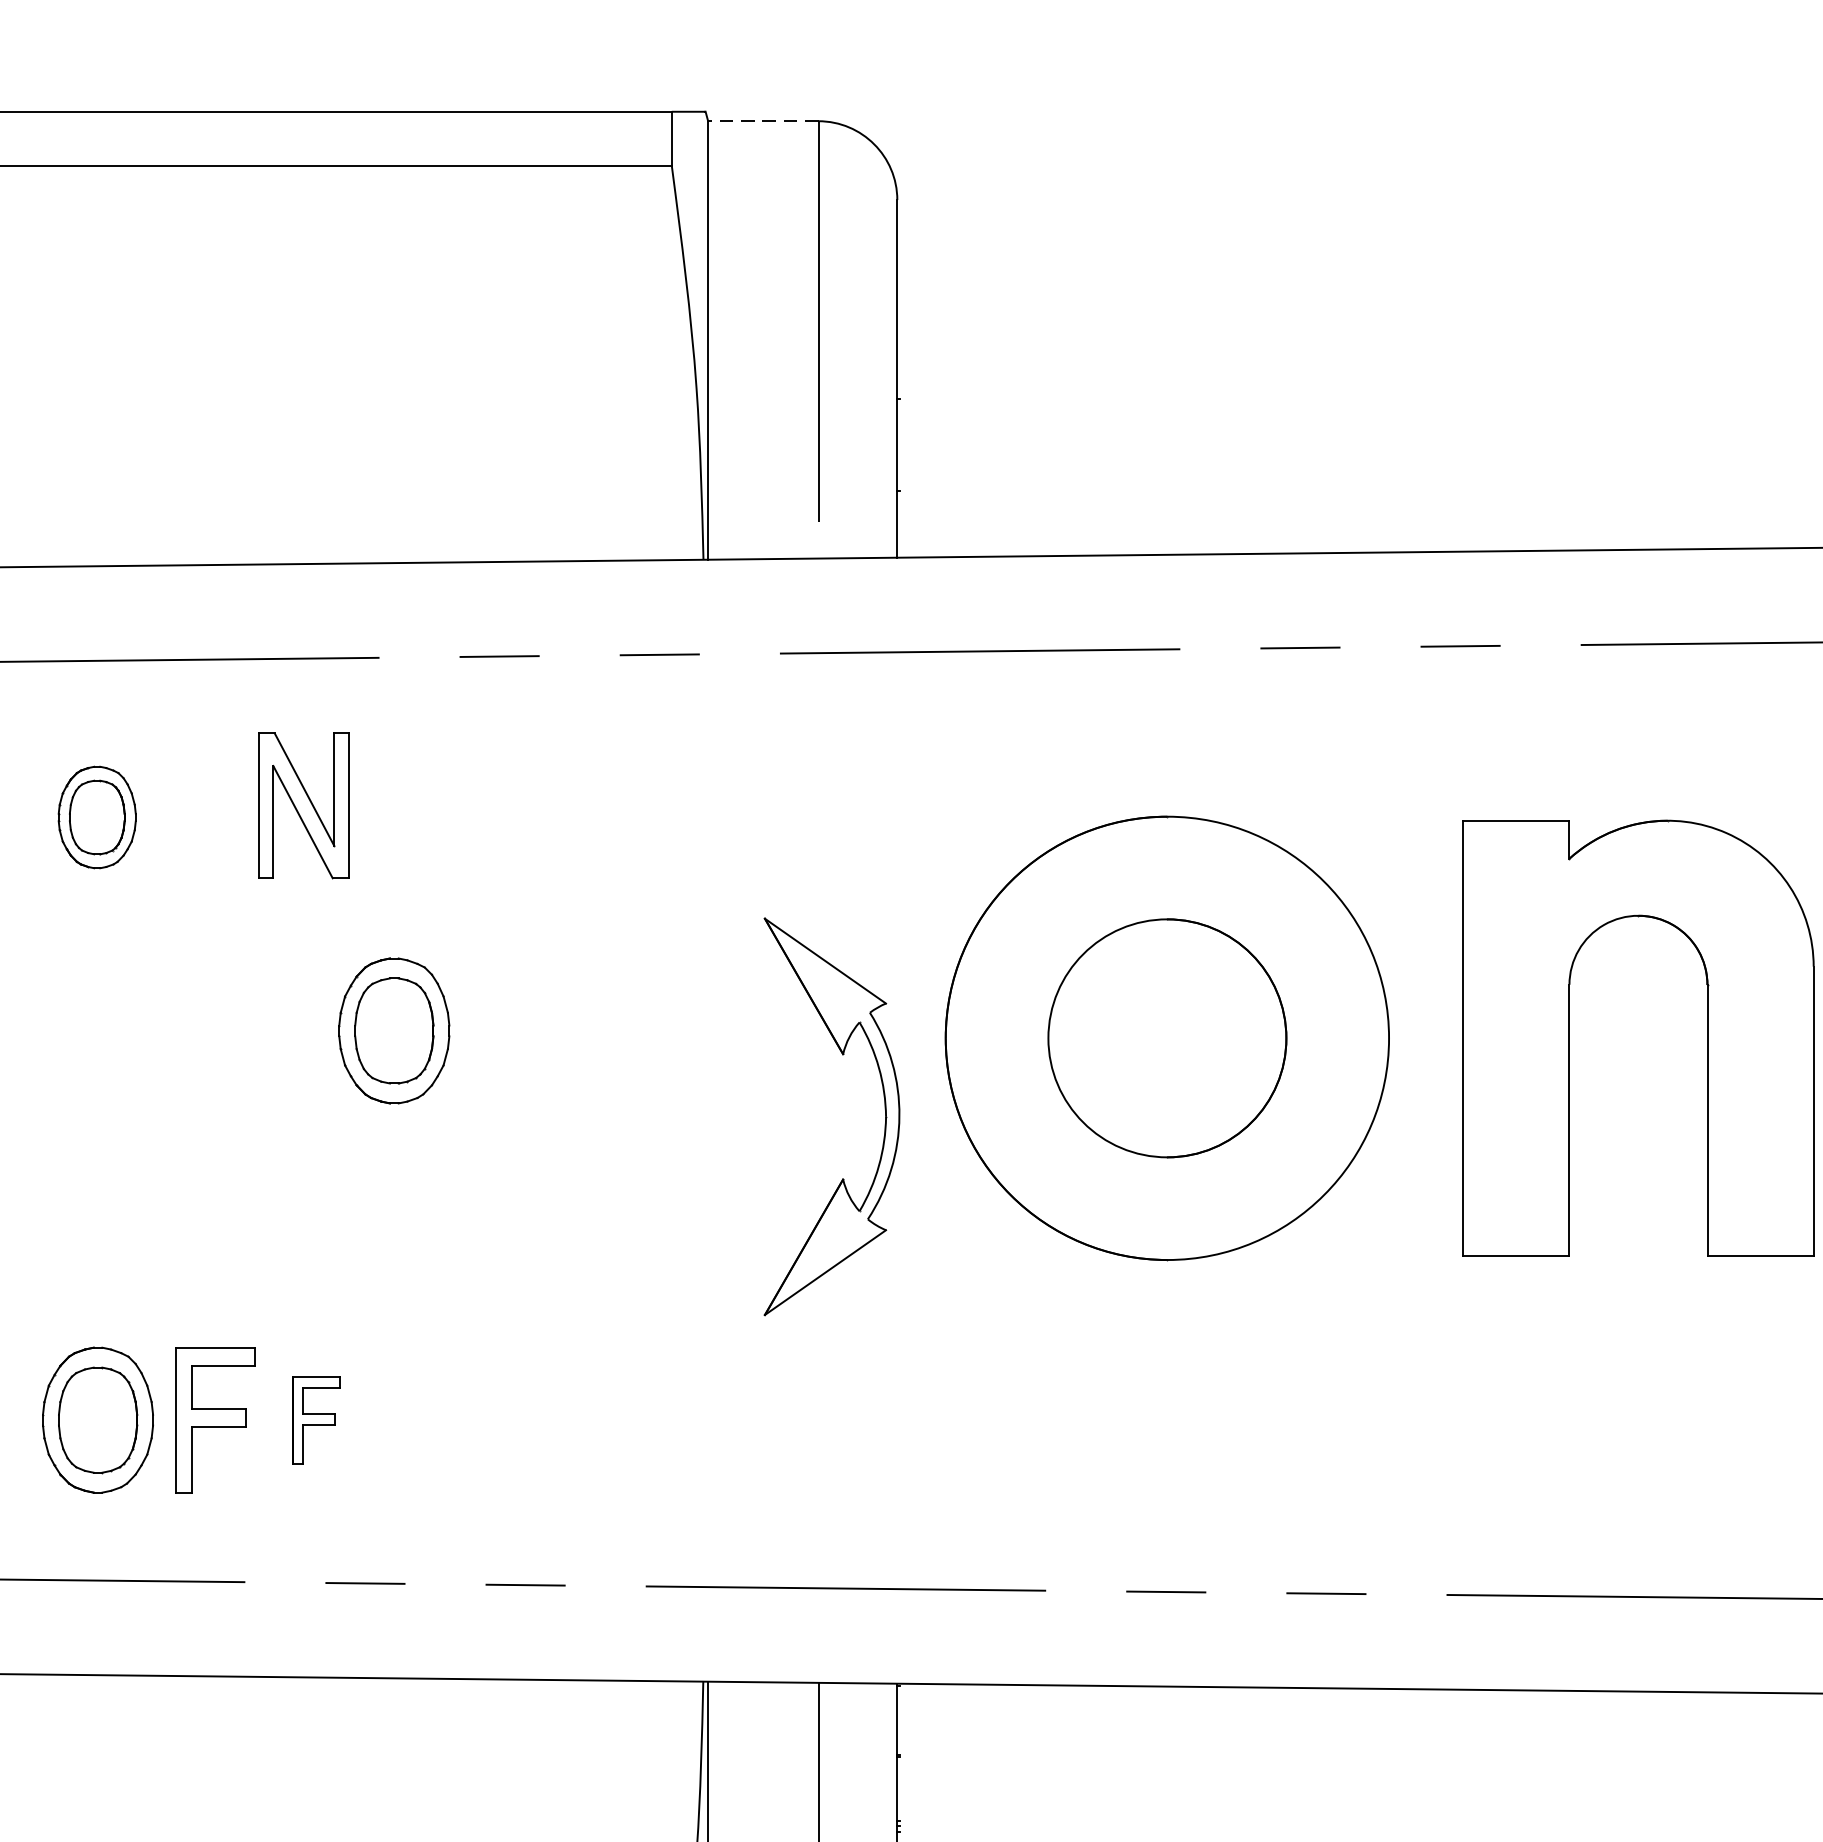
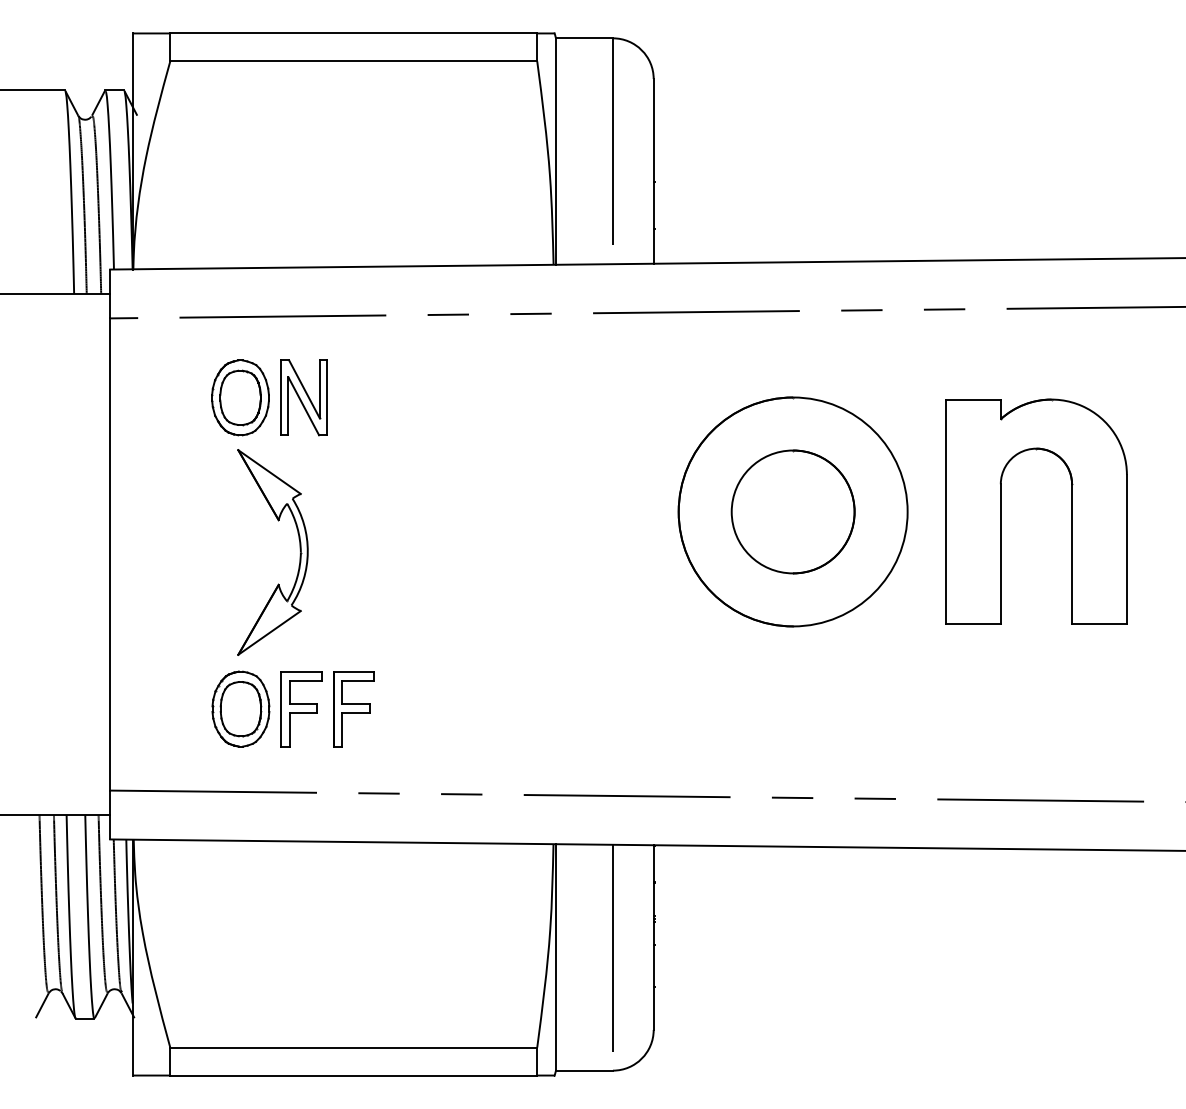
line: (763, 121) -> (584, 38), dashed -> solid
part: (302, 805) -> (303, 397), moved
part: (97, 816) -> (240, 397), size x1.43
part: (393, 1029) -> (393, 507), removed
part: (883, 1112) -> (299, 550), moved
part: (316, 1420) -> (353, 709), size x1.67

